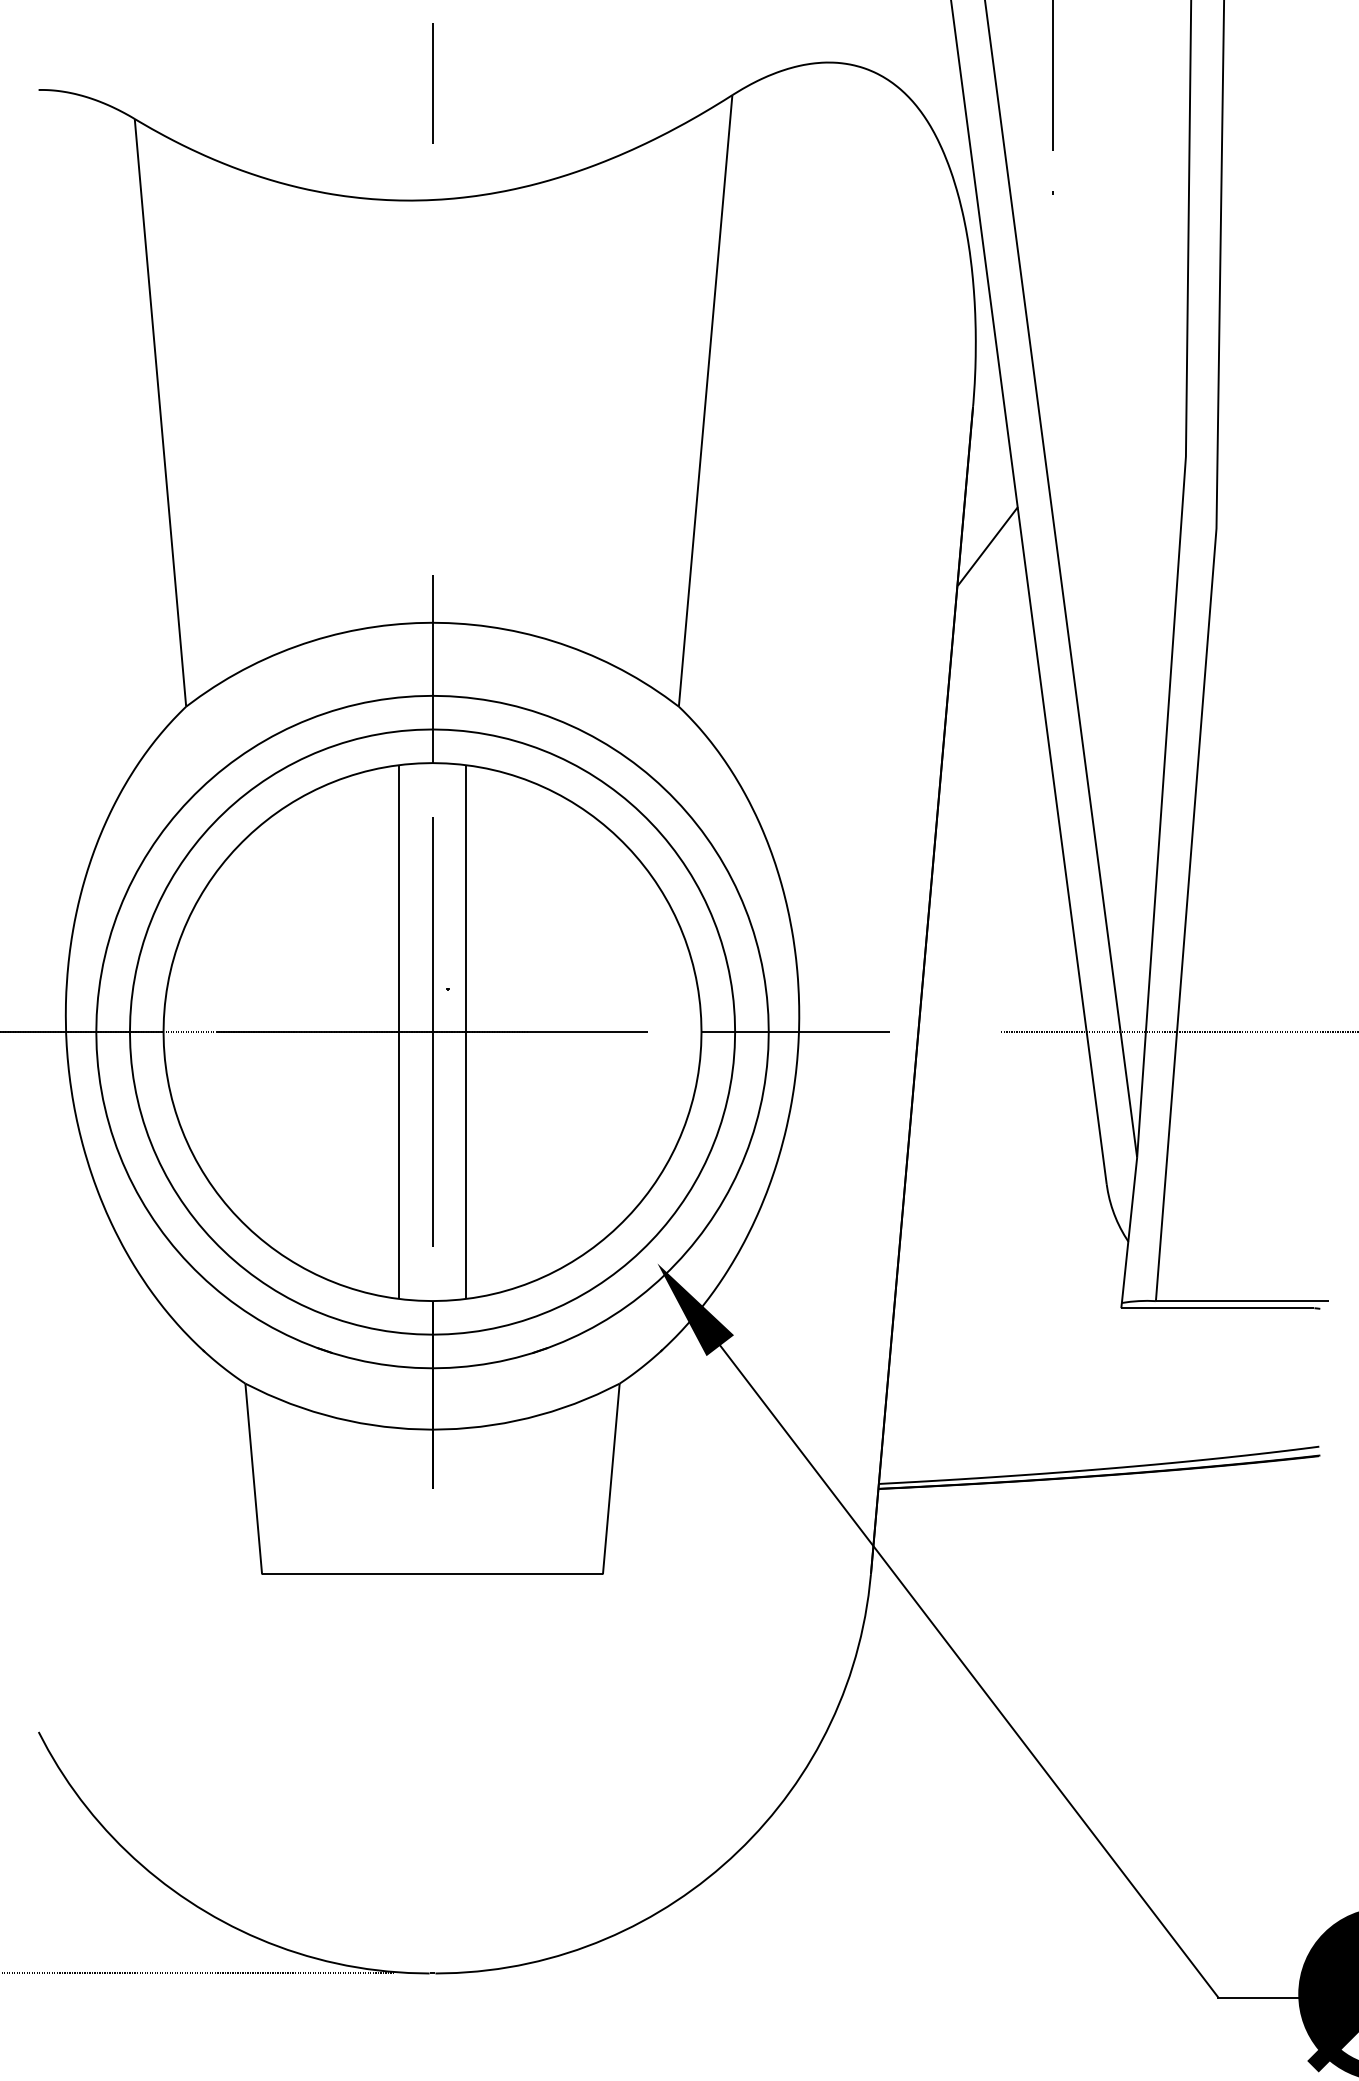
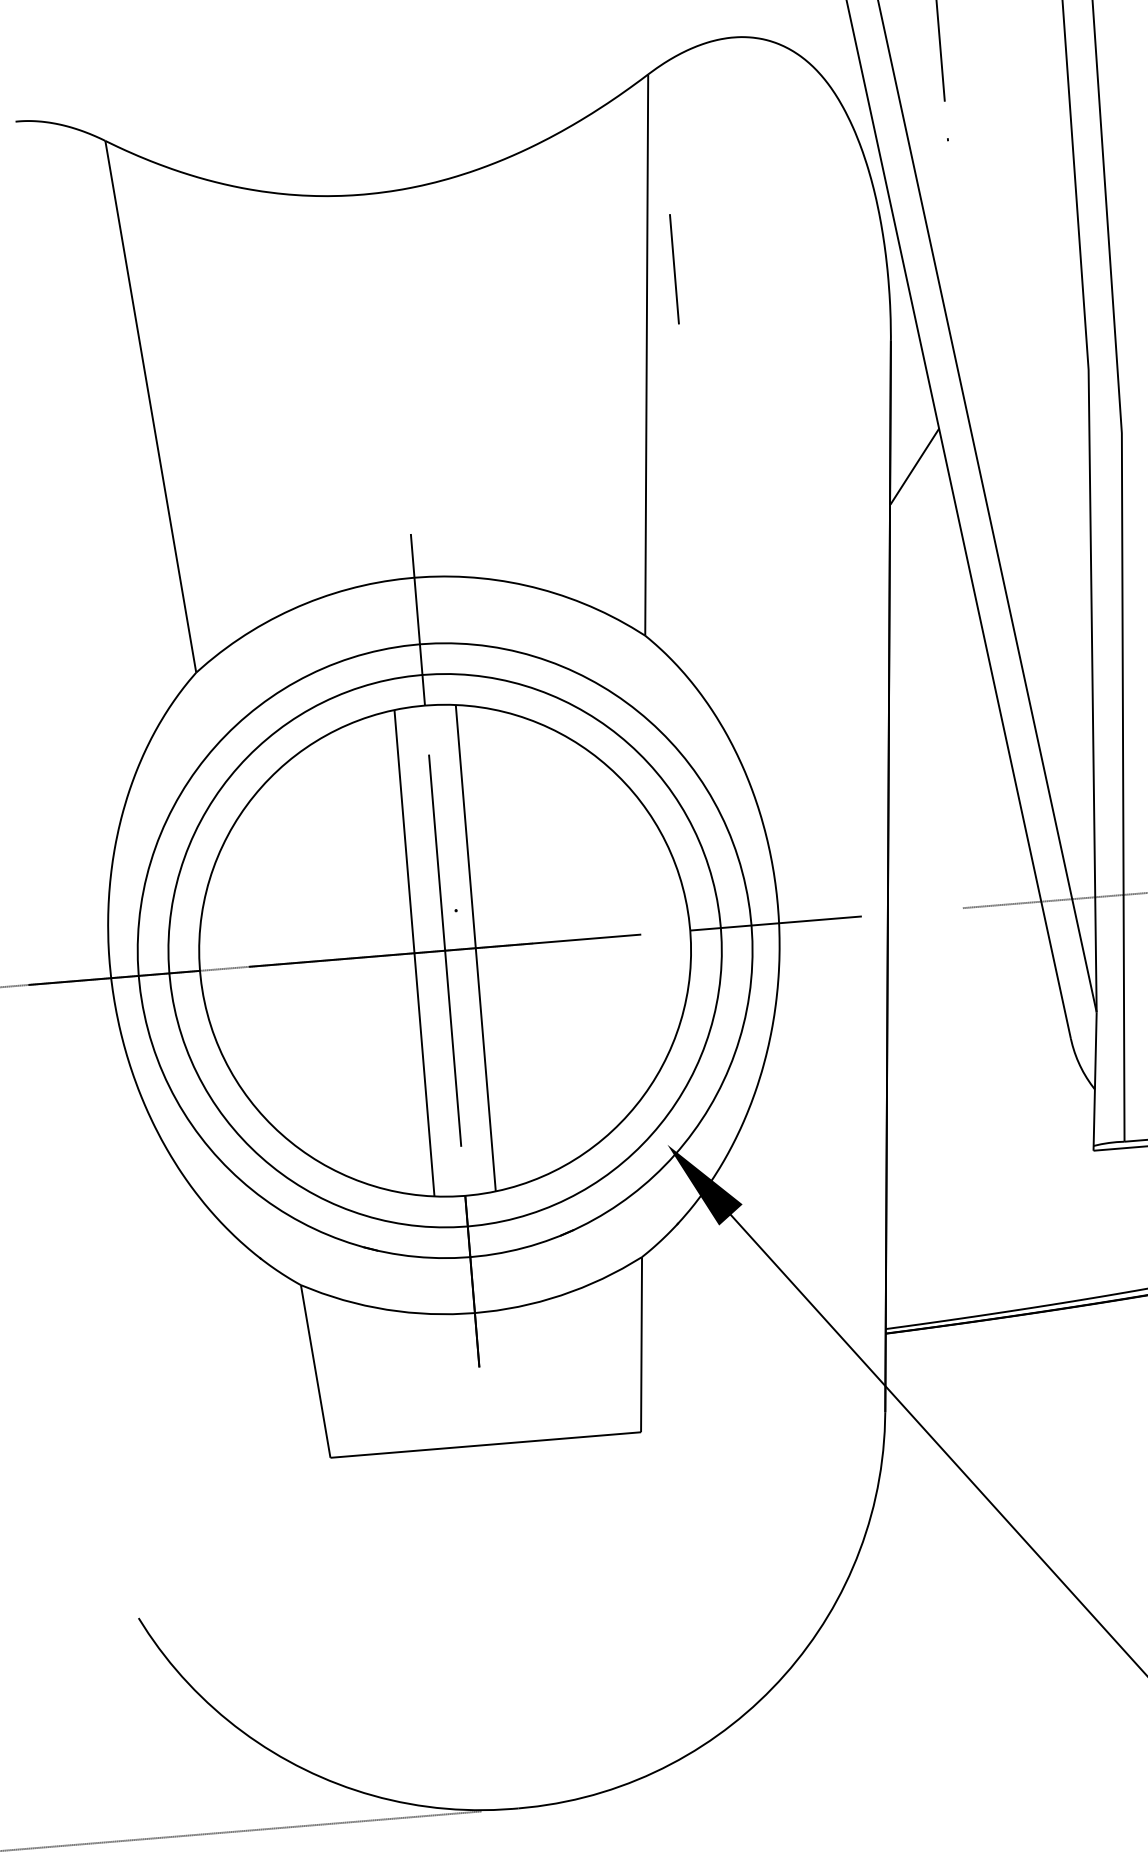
line: (432, 83) -> (674, 268), moved

